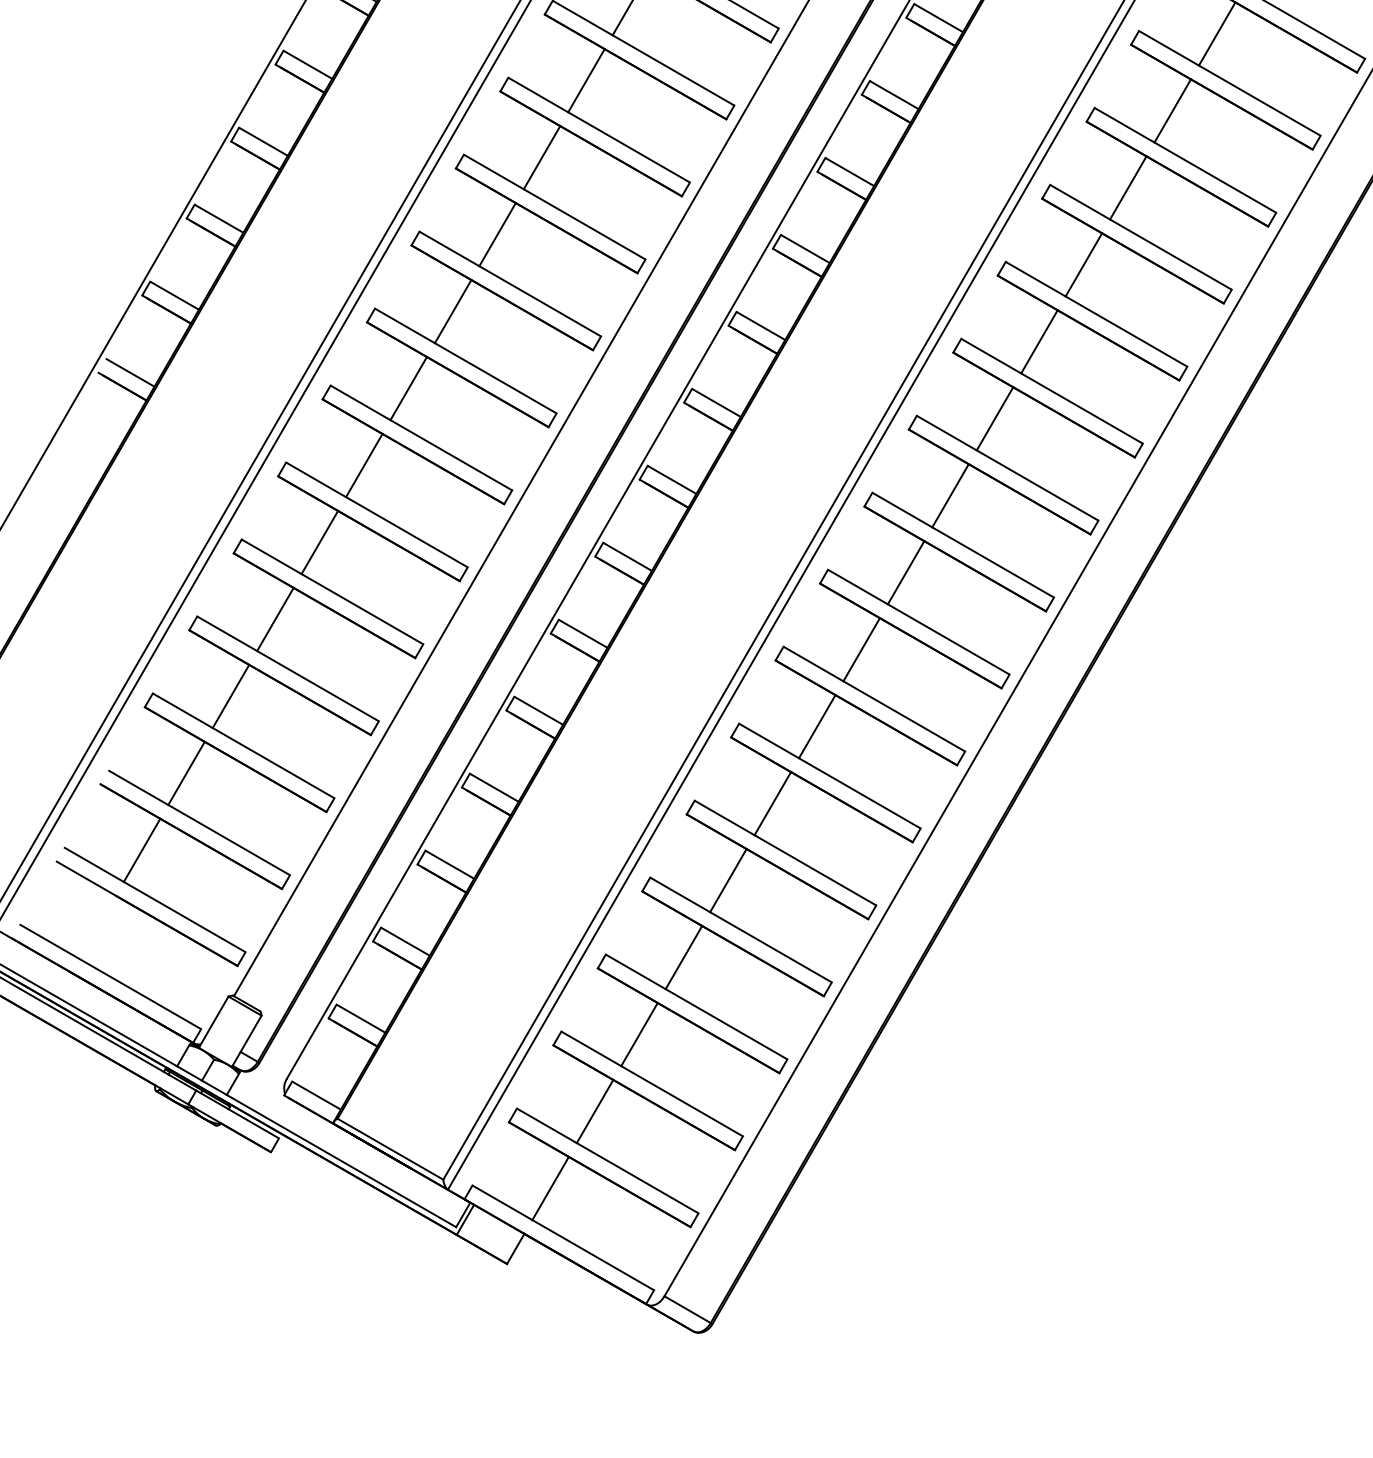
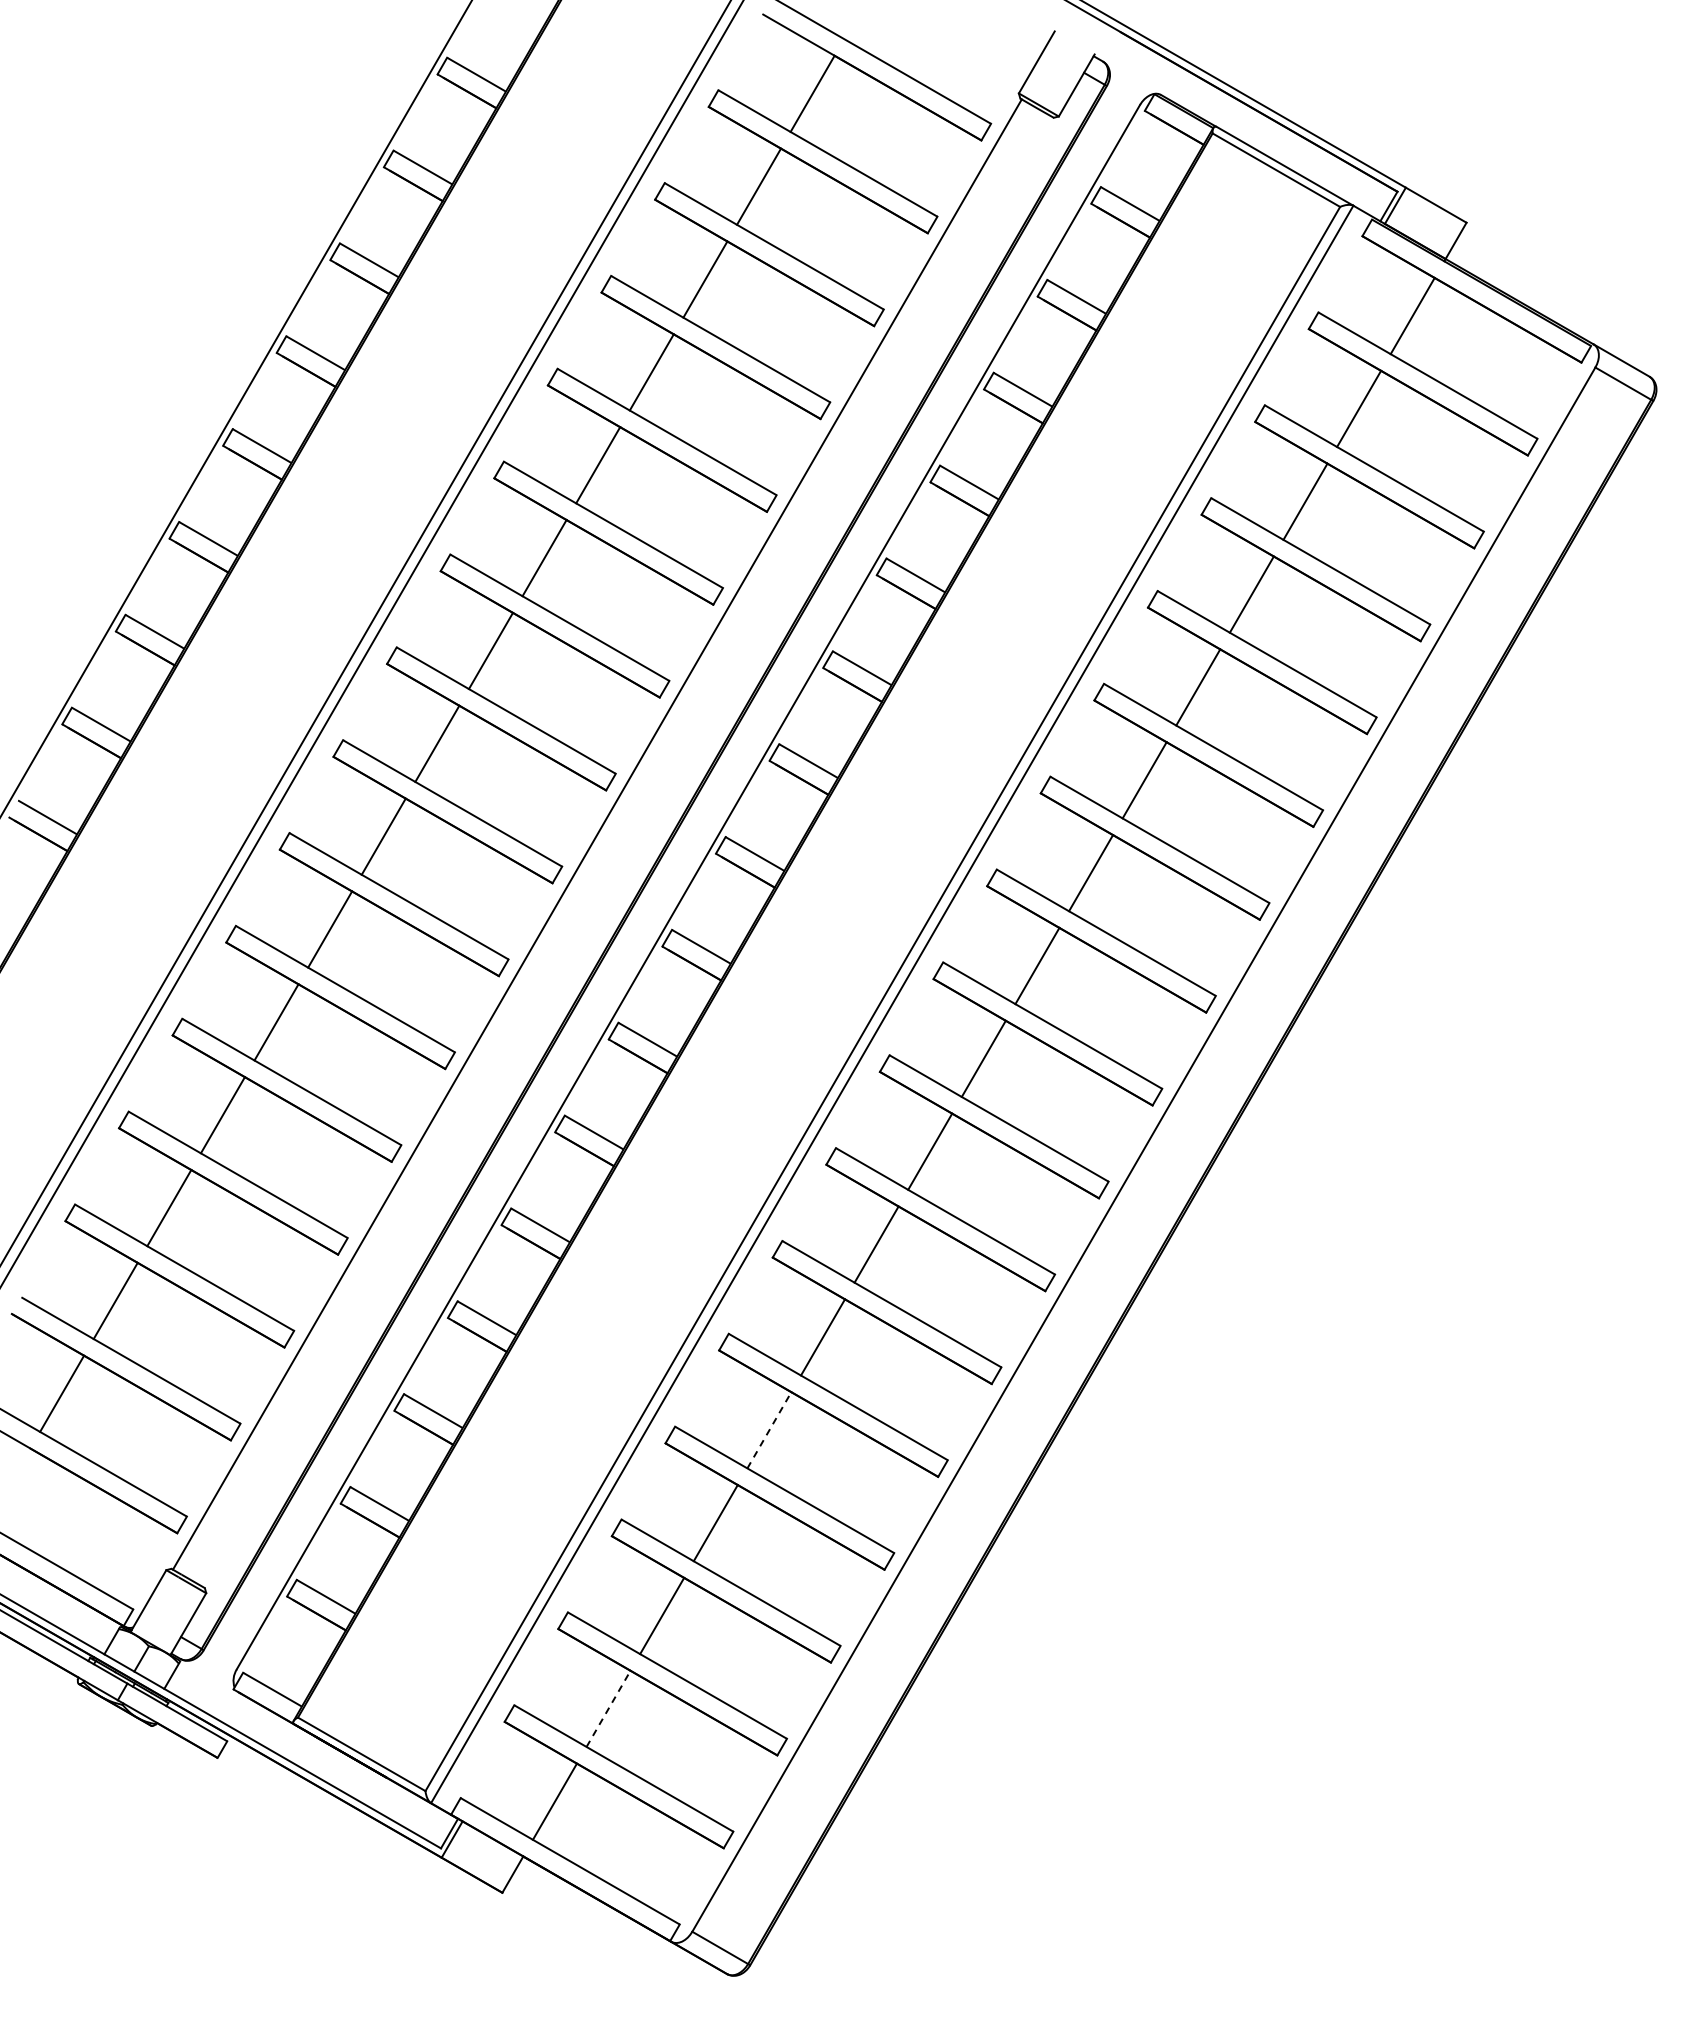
line: (728, 880) -> (769, 1430), solid -> dashed
line: (595, 1111) -> (608, 1708), solid -> dashed

